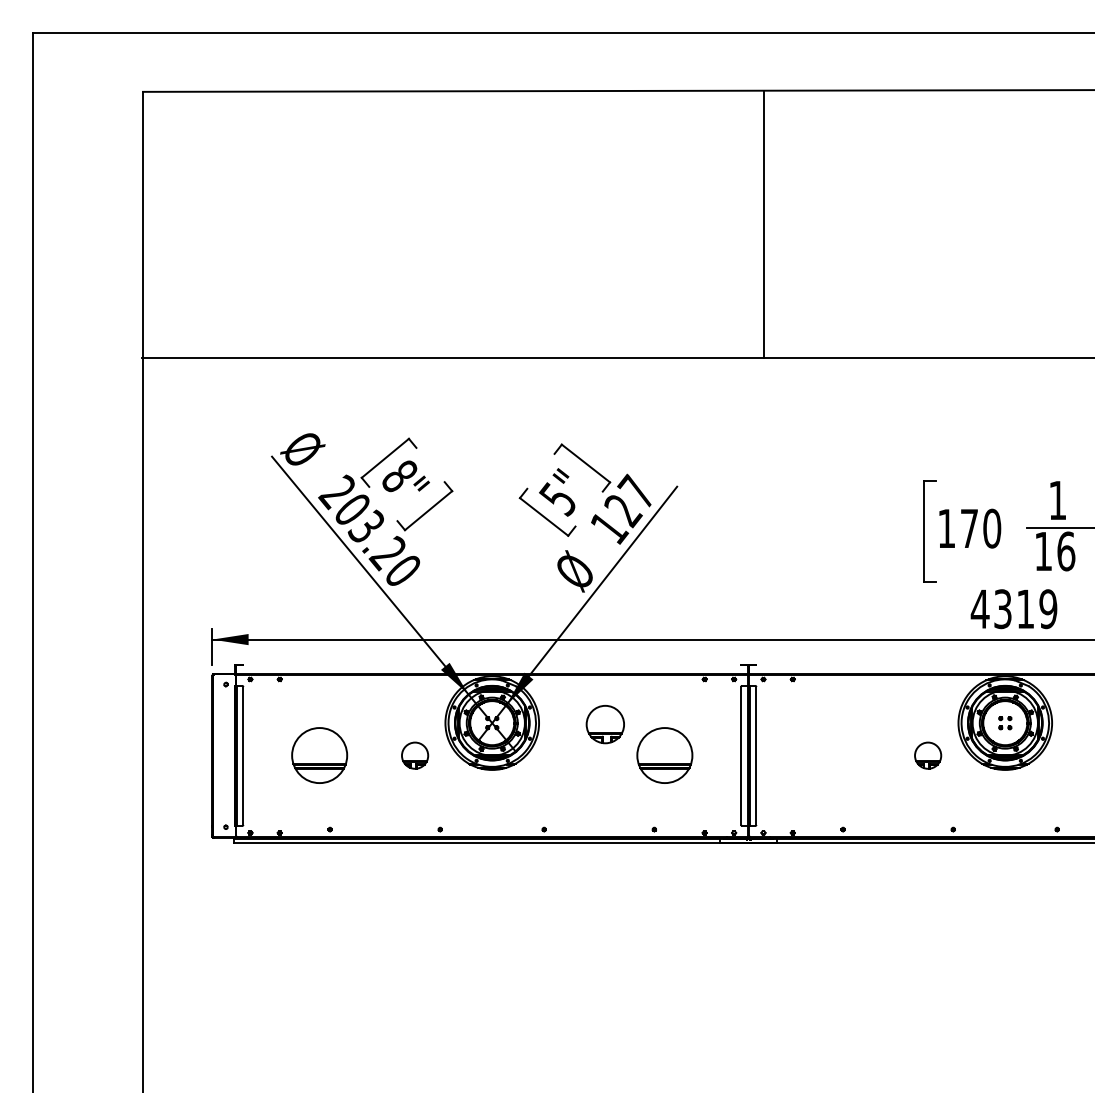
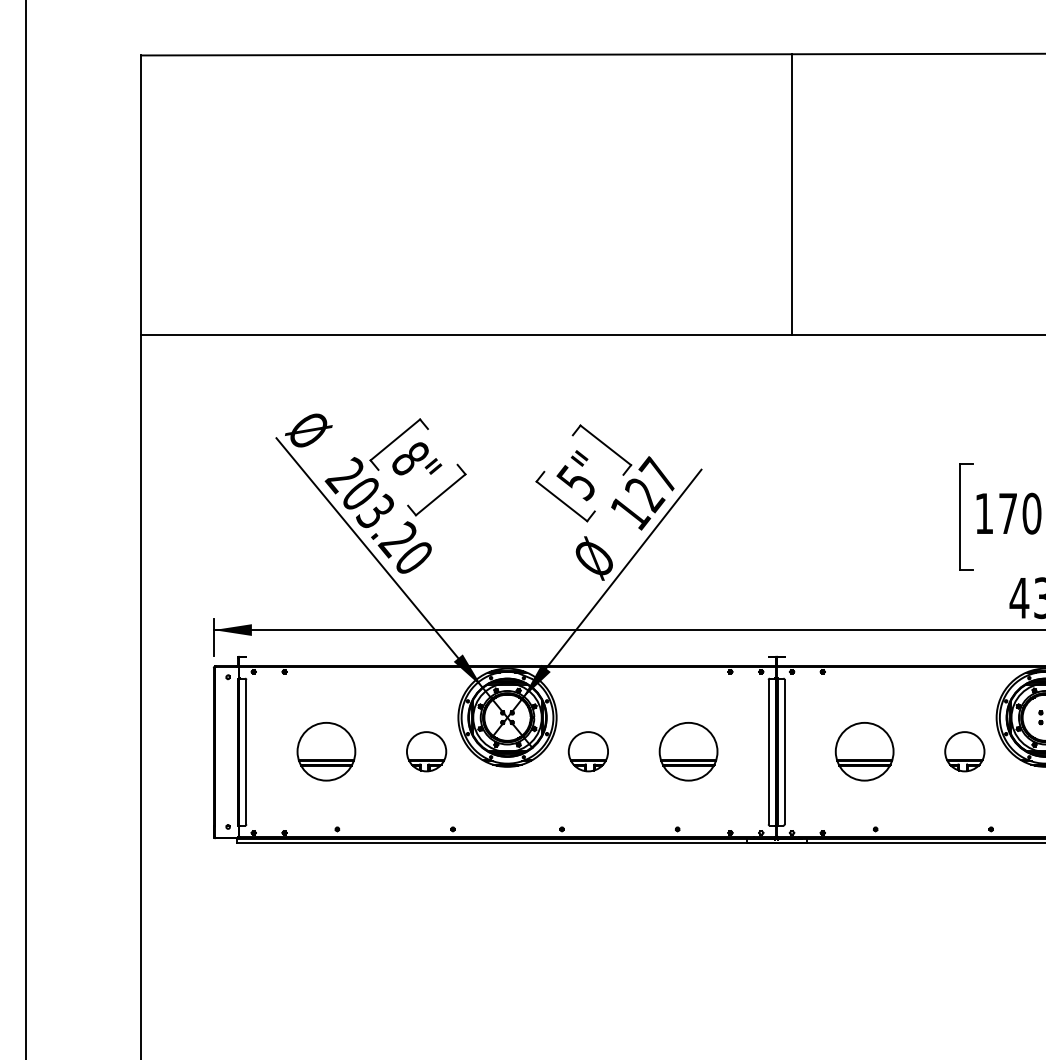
part: (604, 724) -> (587, 751), moved
part: (414, 755) -> (425, 751), size x1.43
part: (832, 755) -> (864, 751), added
part: (927, 755) -> (964, 751), size x1.43

